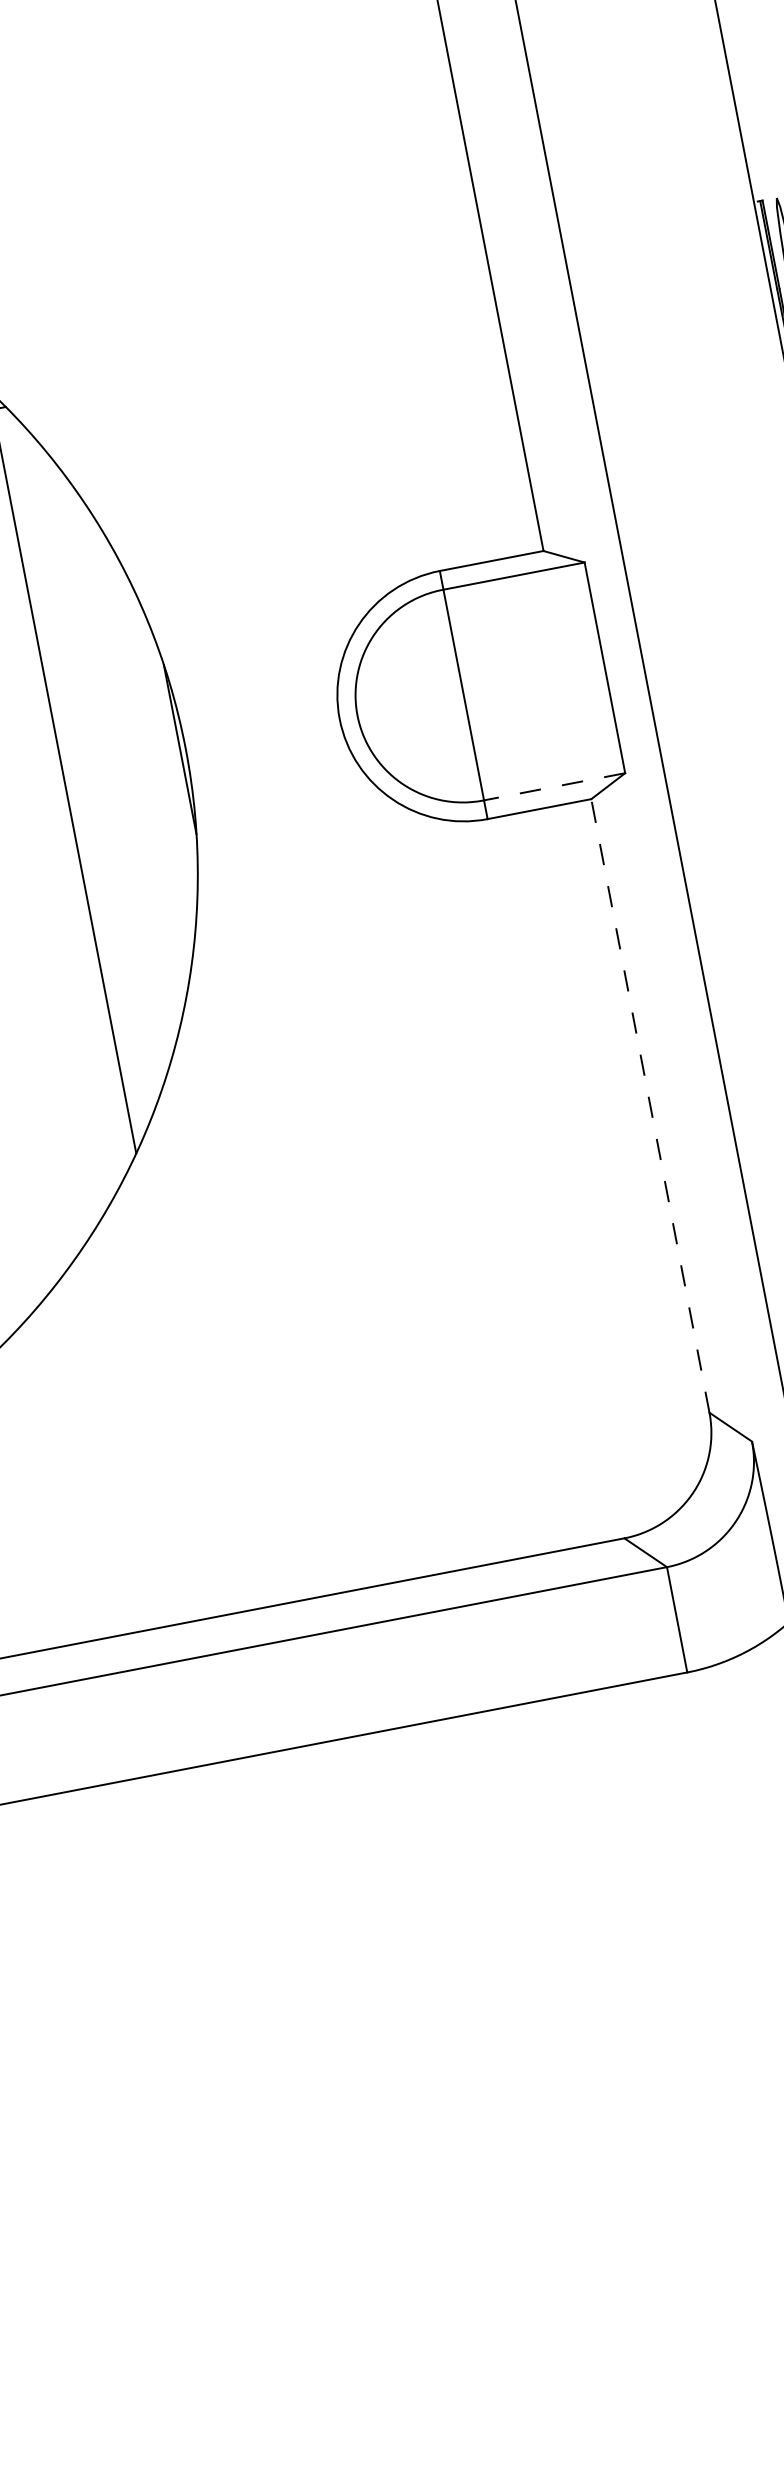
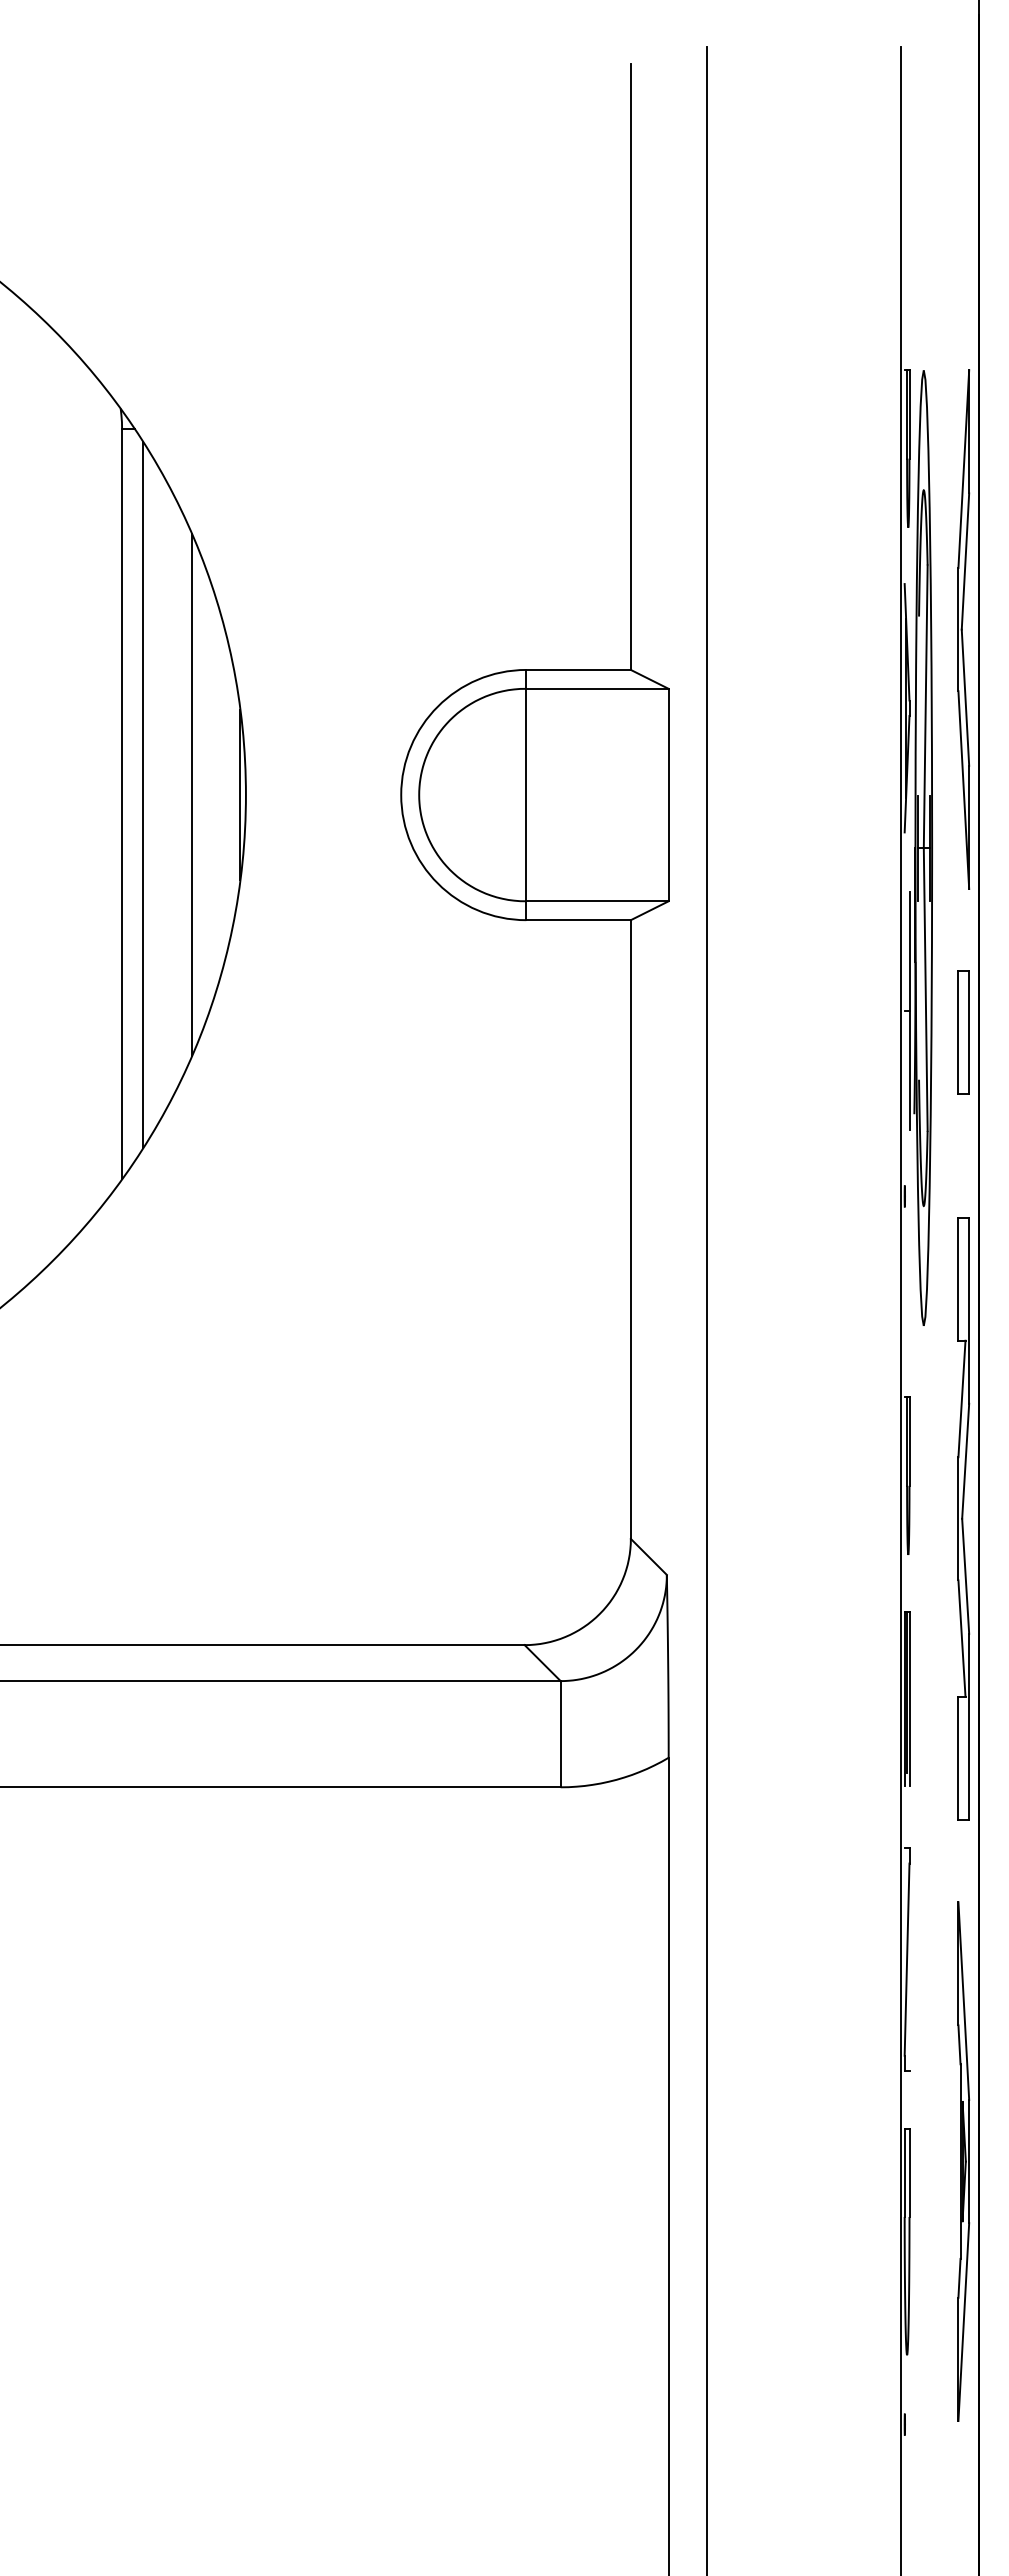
line: (132, 758) -> (192, 794), added
line: (83, 767) -> (143, 794), added
line: (554, 787) -> (597, 901), dashed -> solid
line: (650, 1105) -> (630, 1229), dashed -> solid

